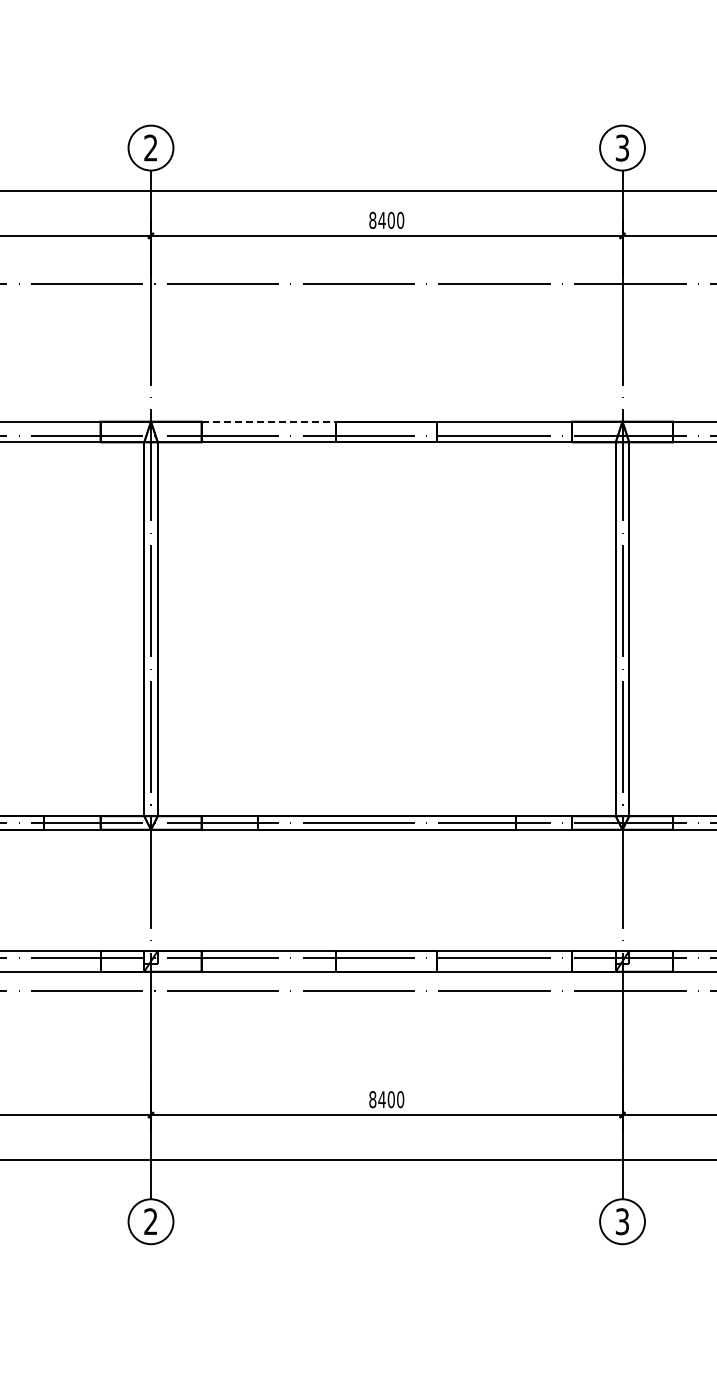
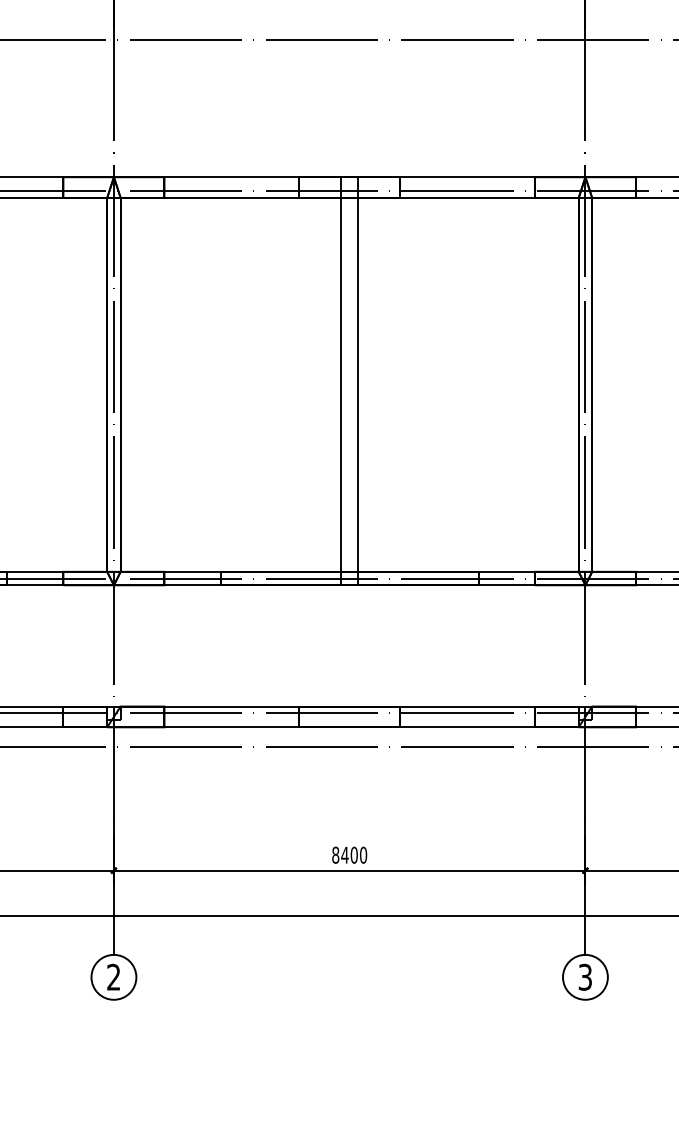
line: (269, 421) -> (232, 177), dashed -> solid
line: (378, 625) -> (341, 381), added
line: (395, 625) -> (358, 381), added

